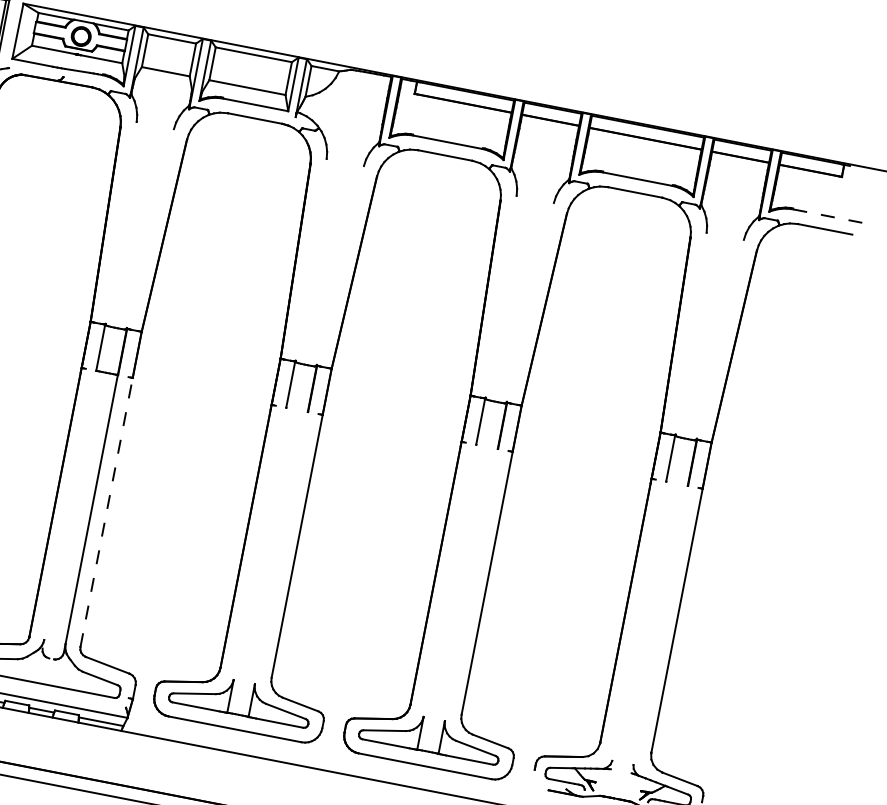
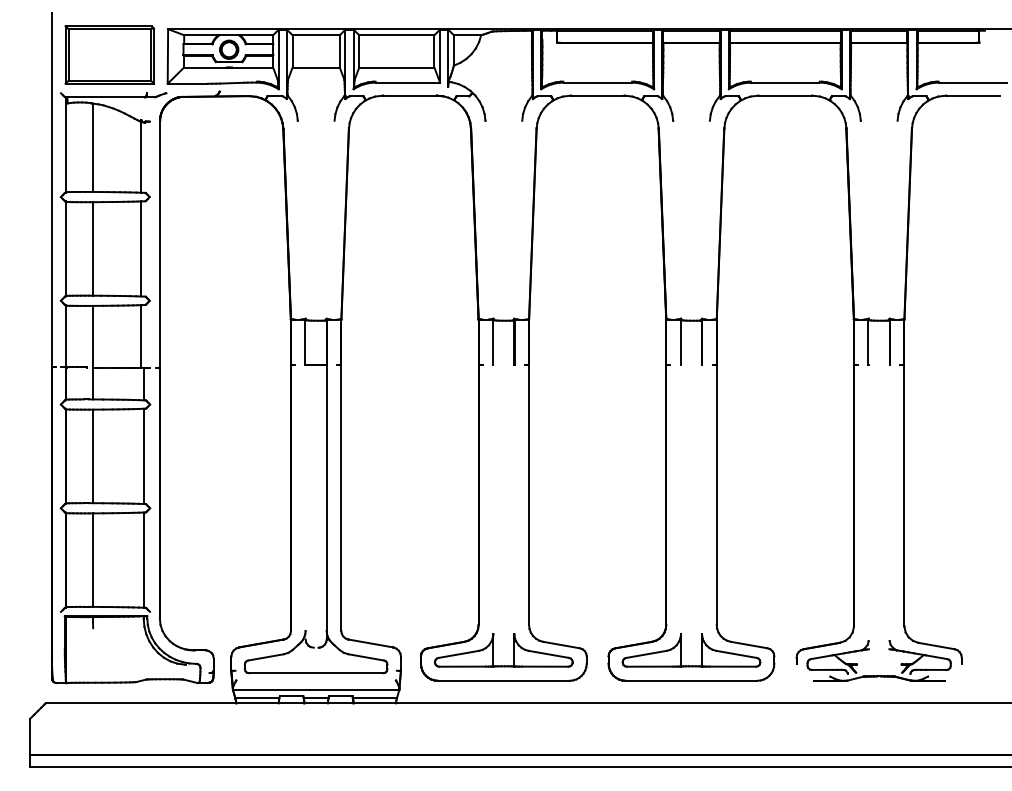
line: (828, 216) -> (973, 82), dashed -> solid
line: (106, 512) -> (341, 498), dashed -> solid

